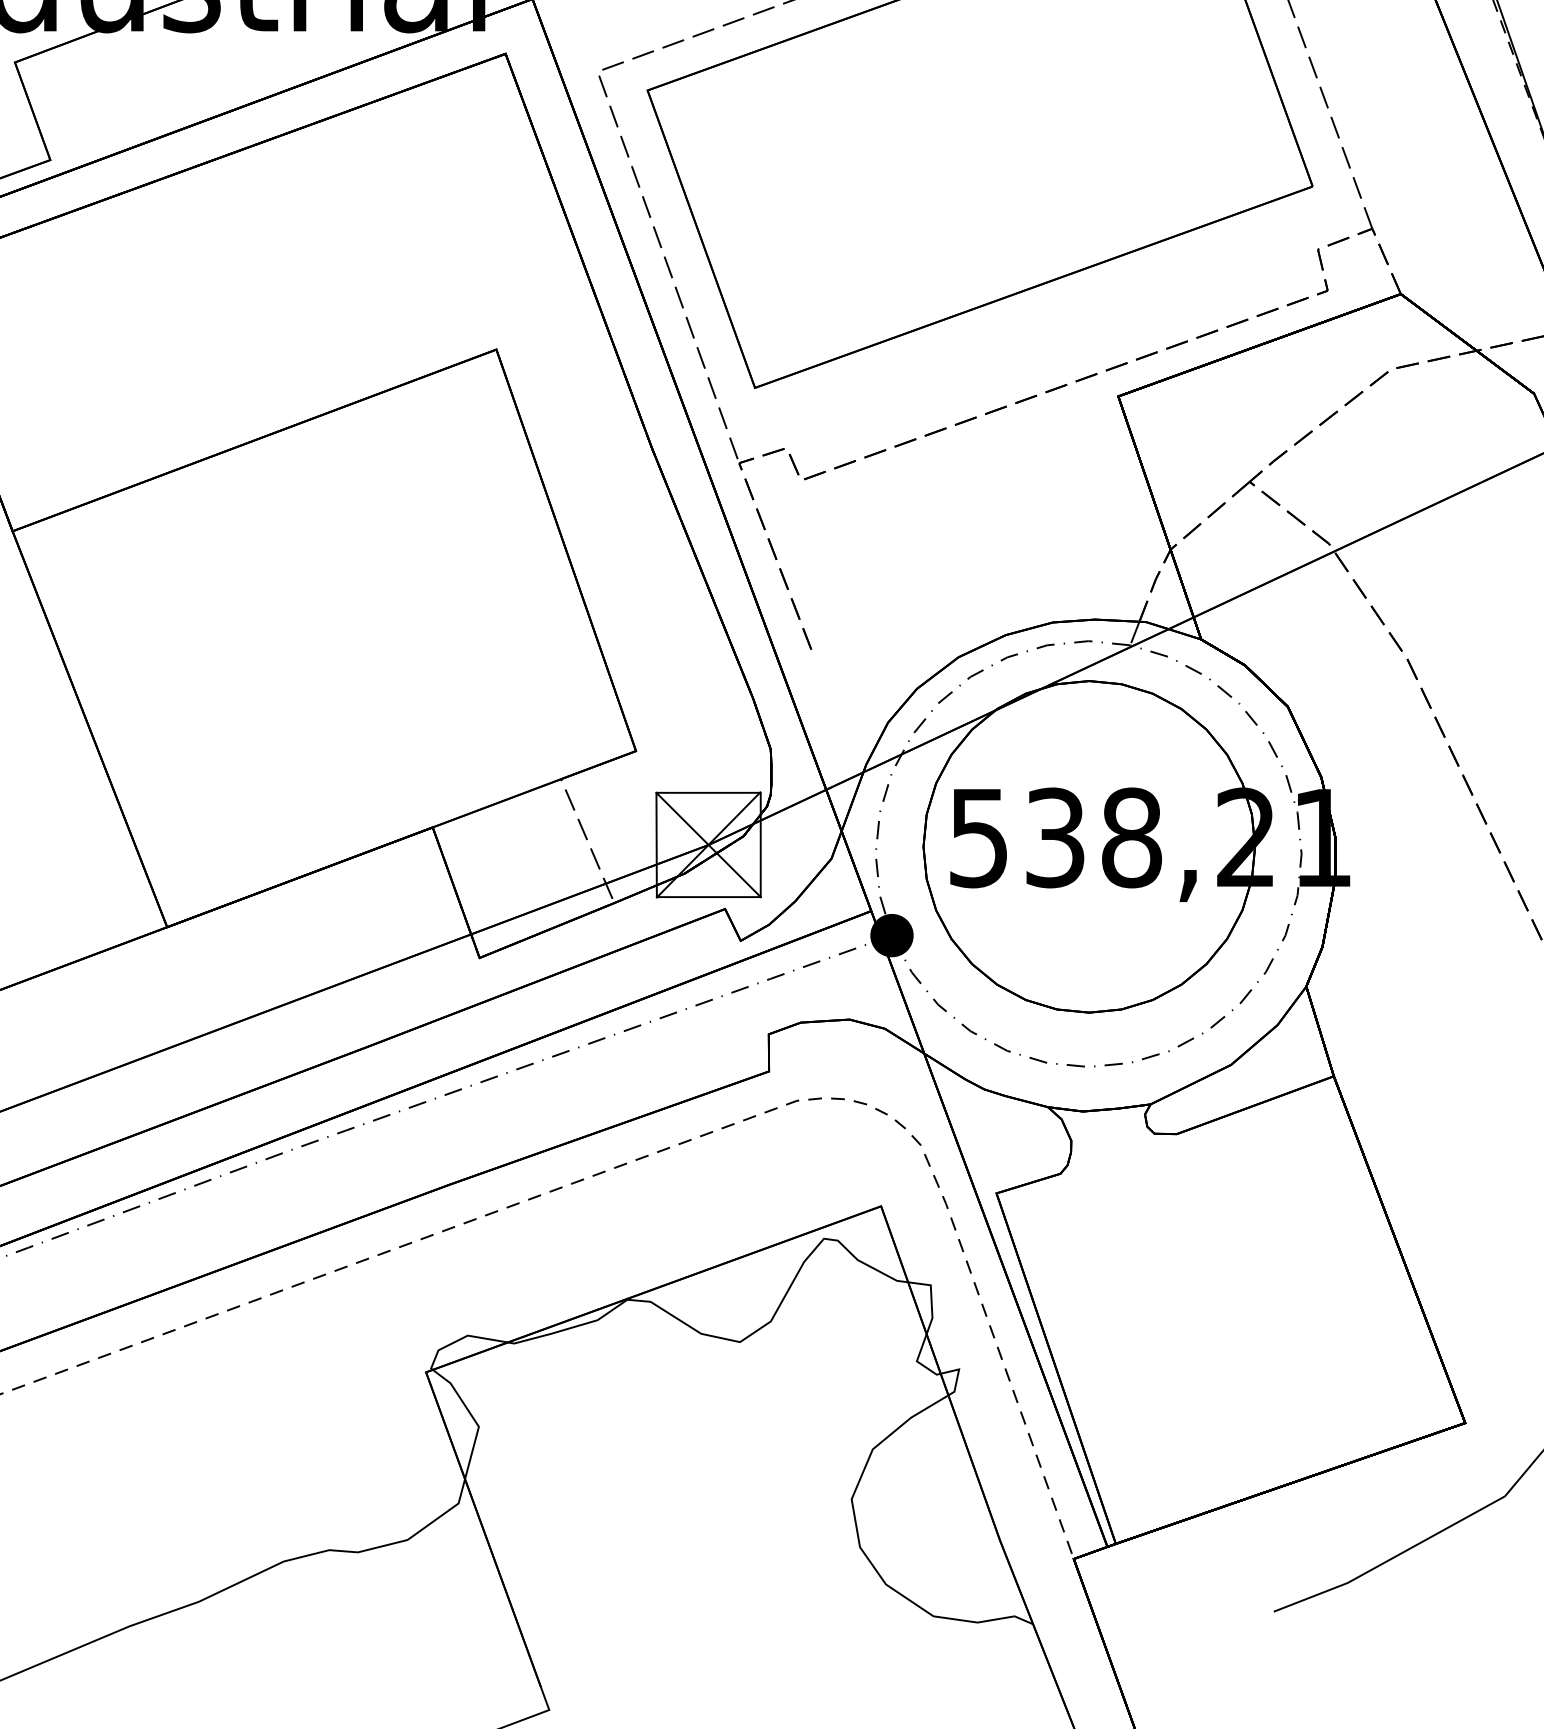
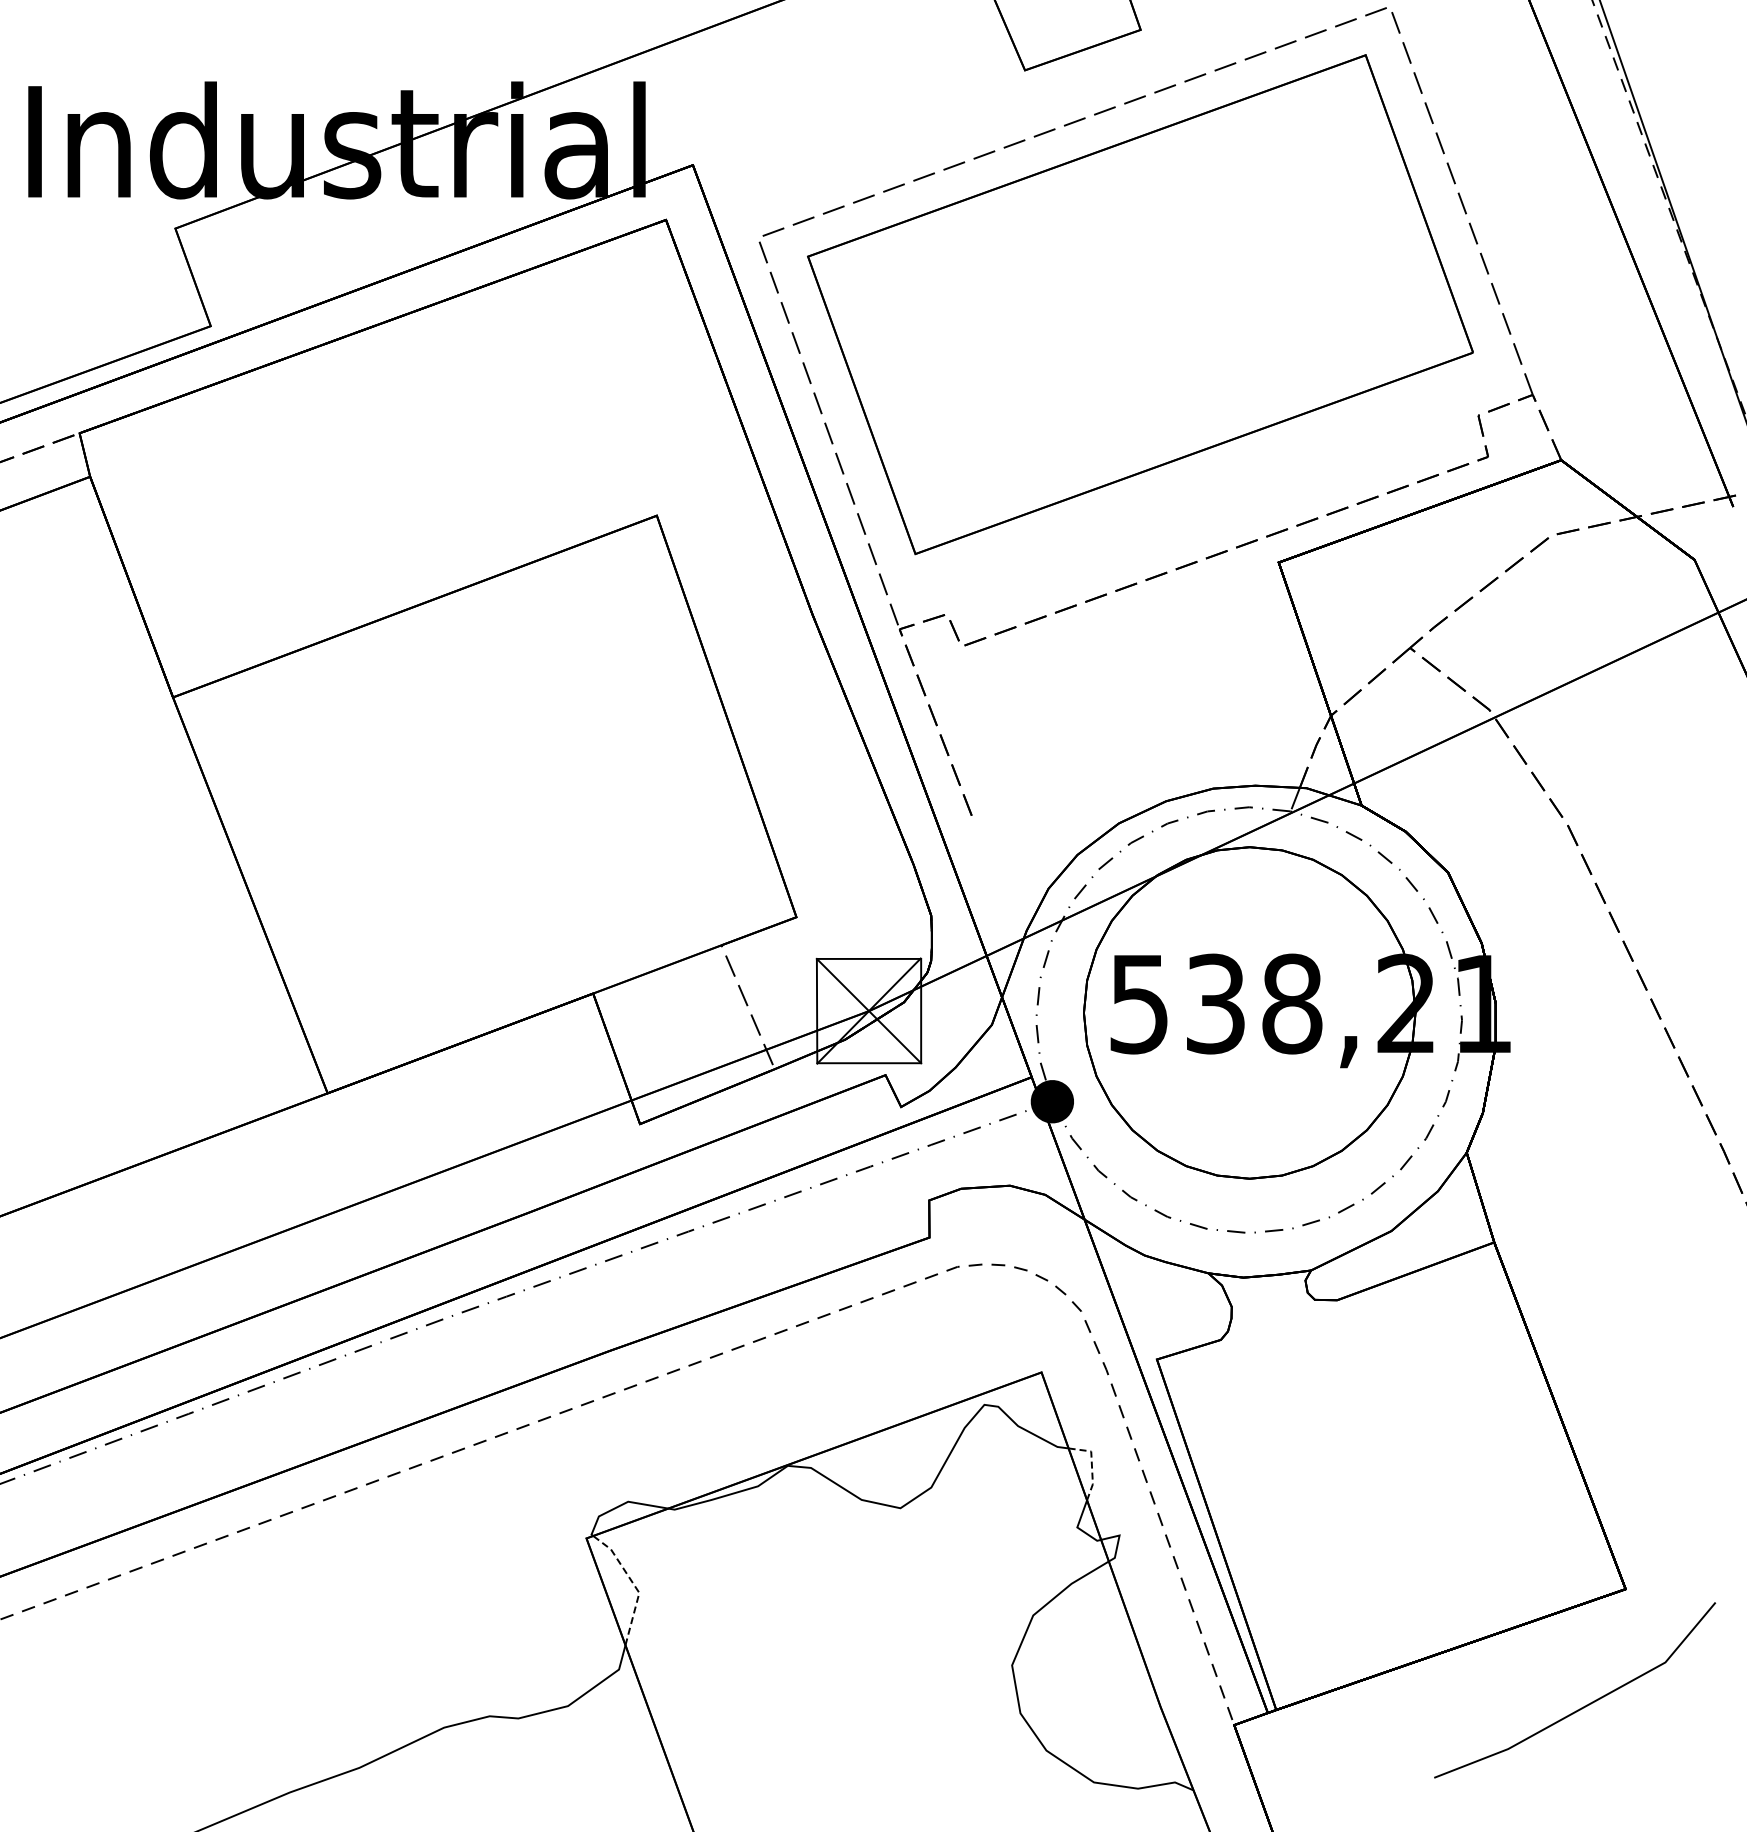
line: (931, 1299) -> (1091, 1465), solid -> dashed
line: (473, 1418) -> (633, 1584), solid -> dashed

